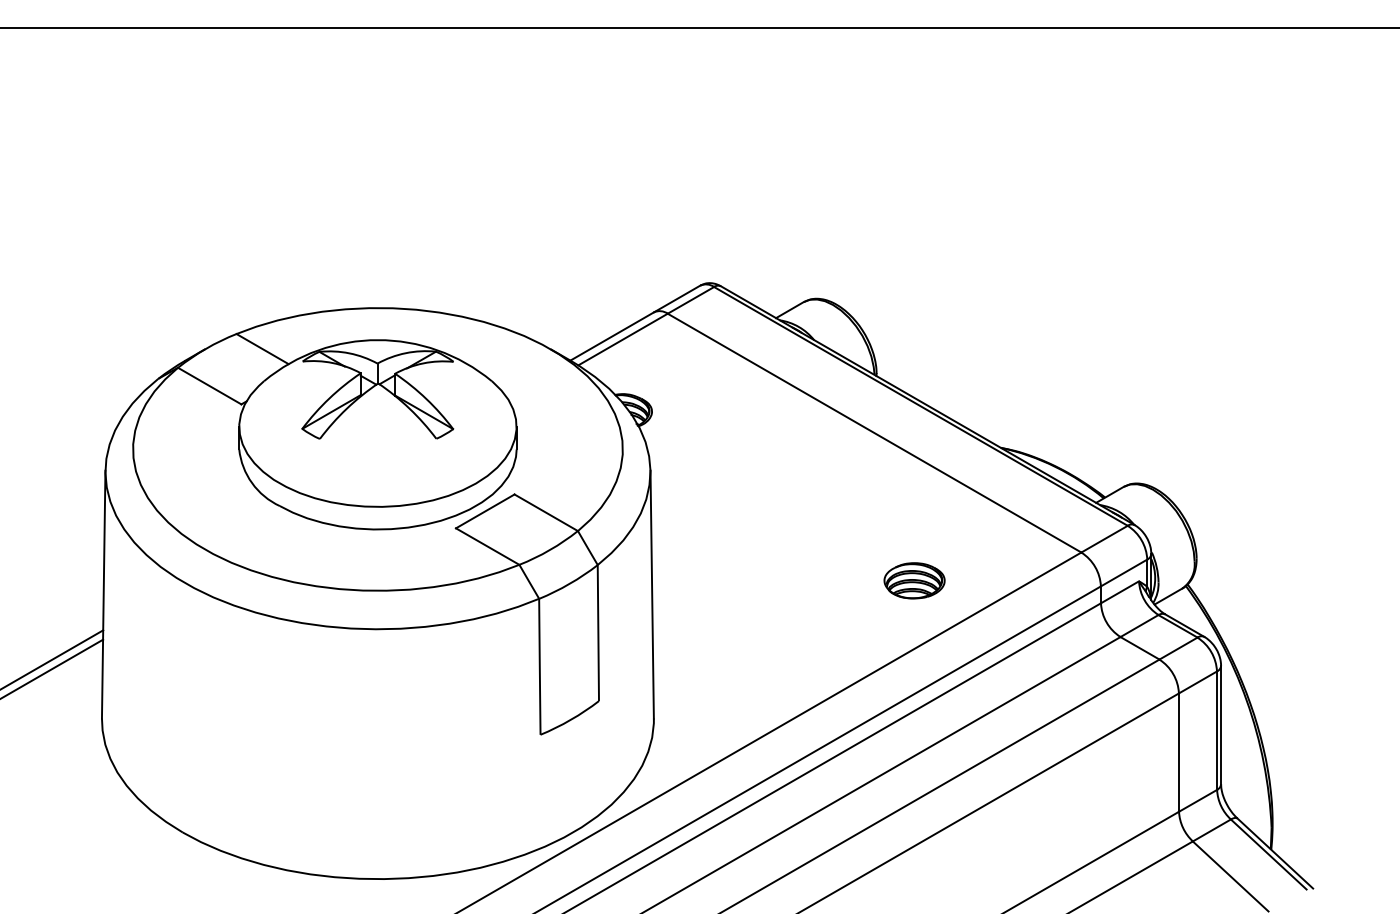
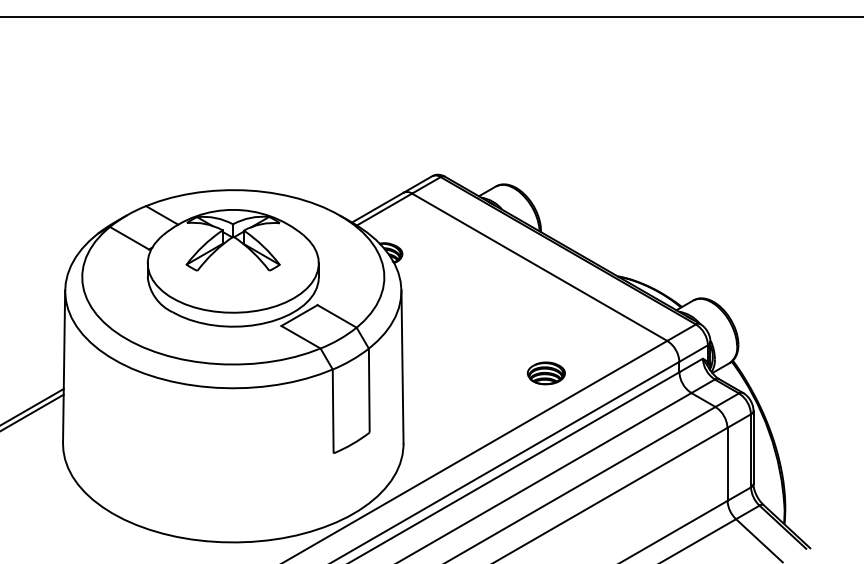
part: (913, 580) -> (545, 373), moved

